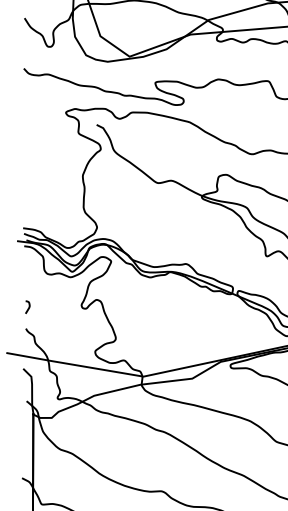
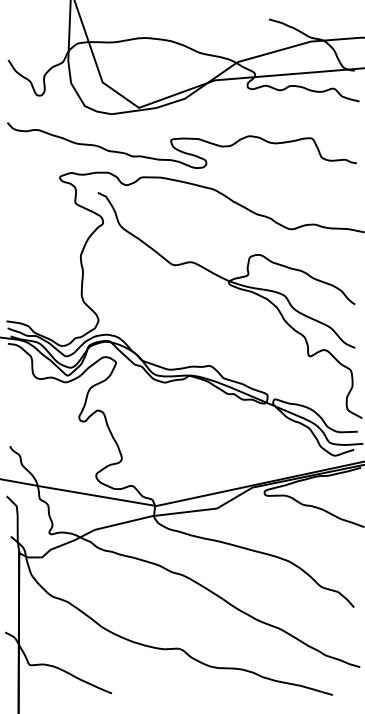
curve: (28, 307) -> (13, 419), removed

